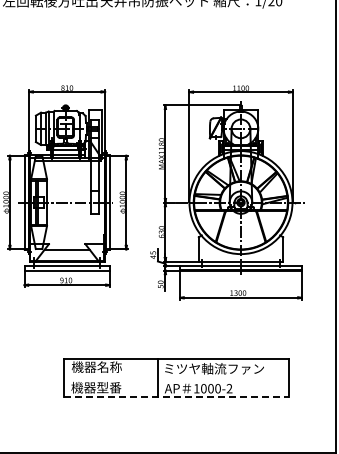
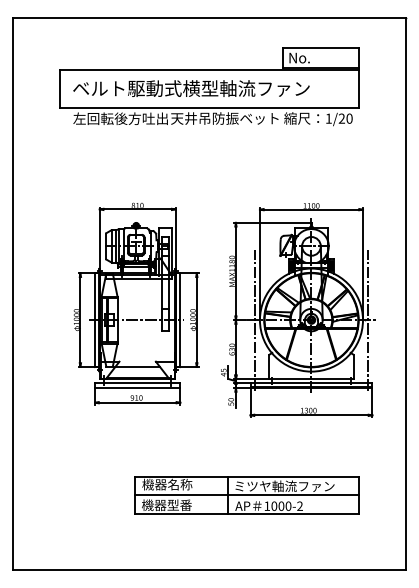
line: (185, 202) -> (255, 320), added
line: (297, 202) -> (367, 320), added
line: (176, 377) -> (246, 495), added
line: (177, 396) -> (247, 514), dashed -> solid

